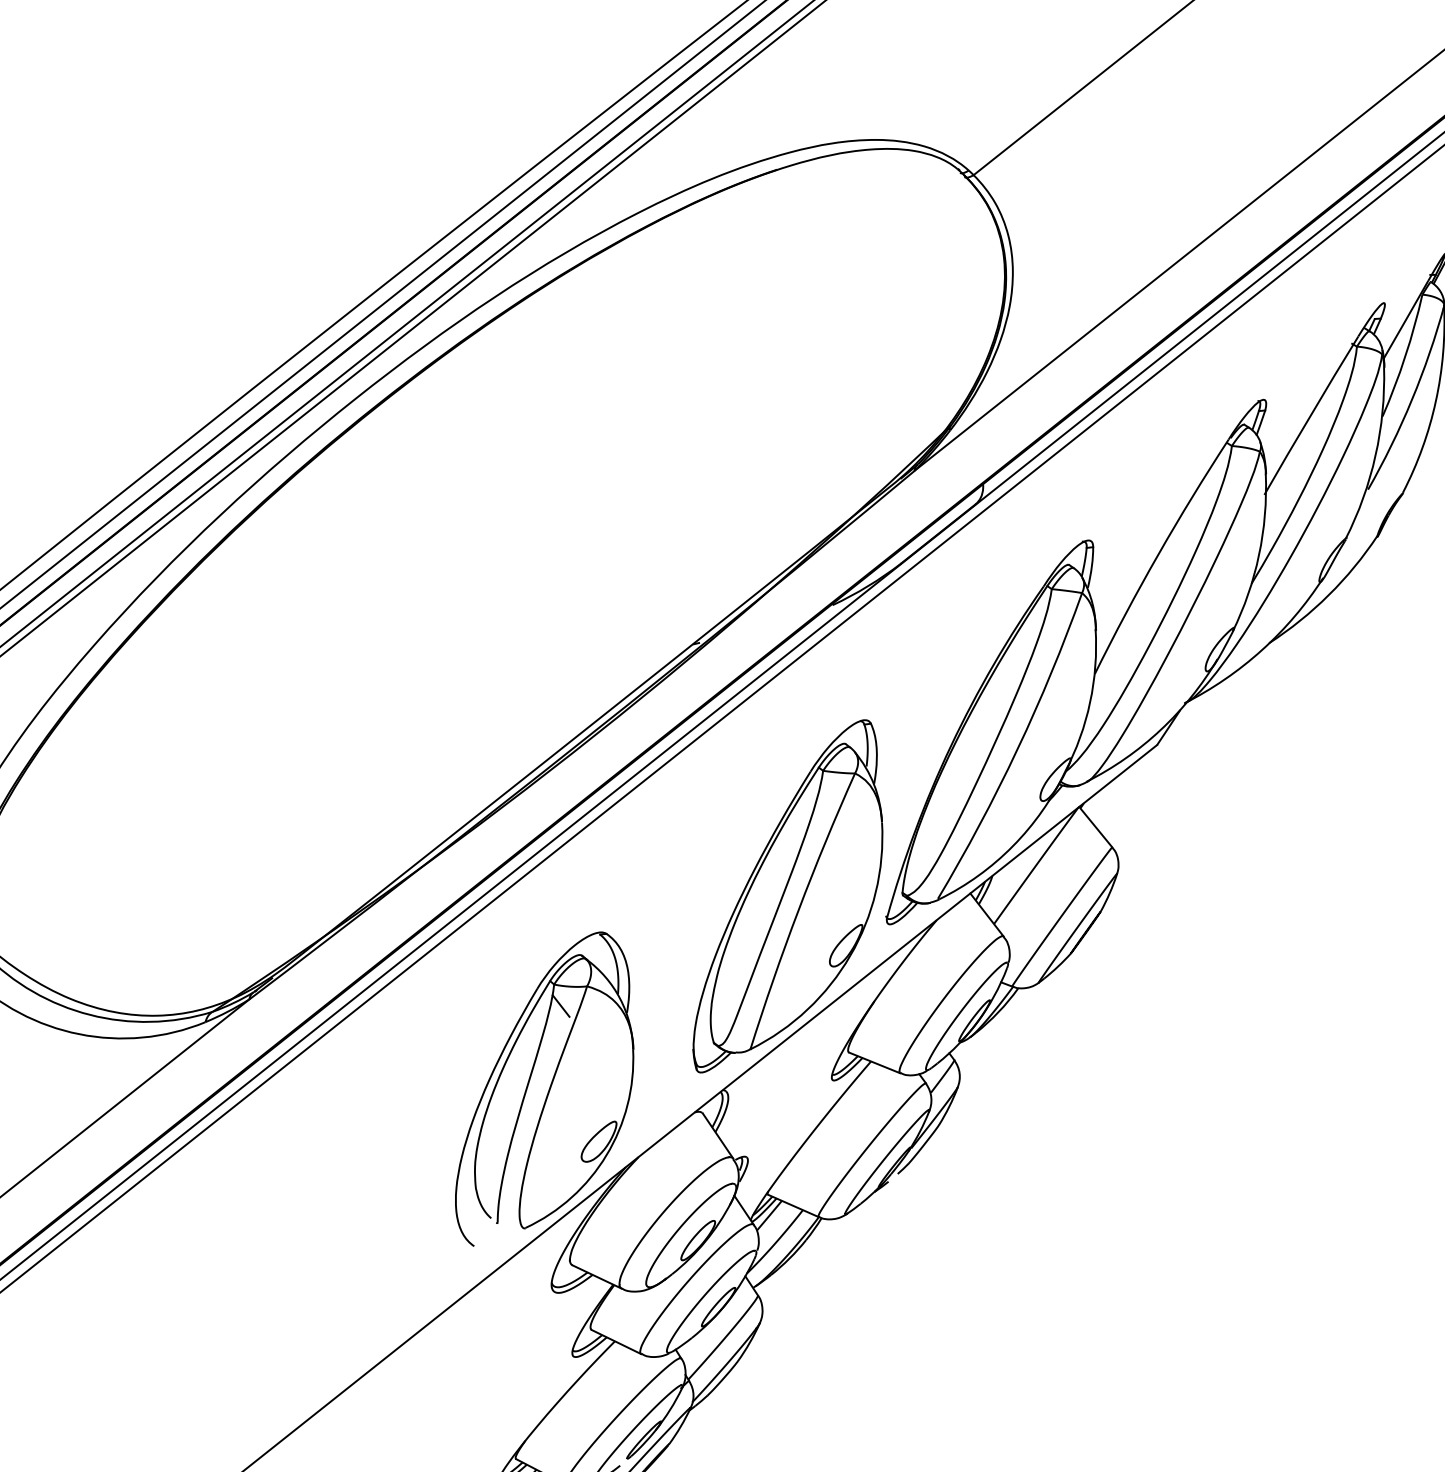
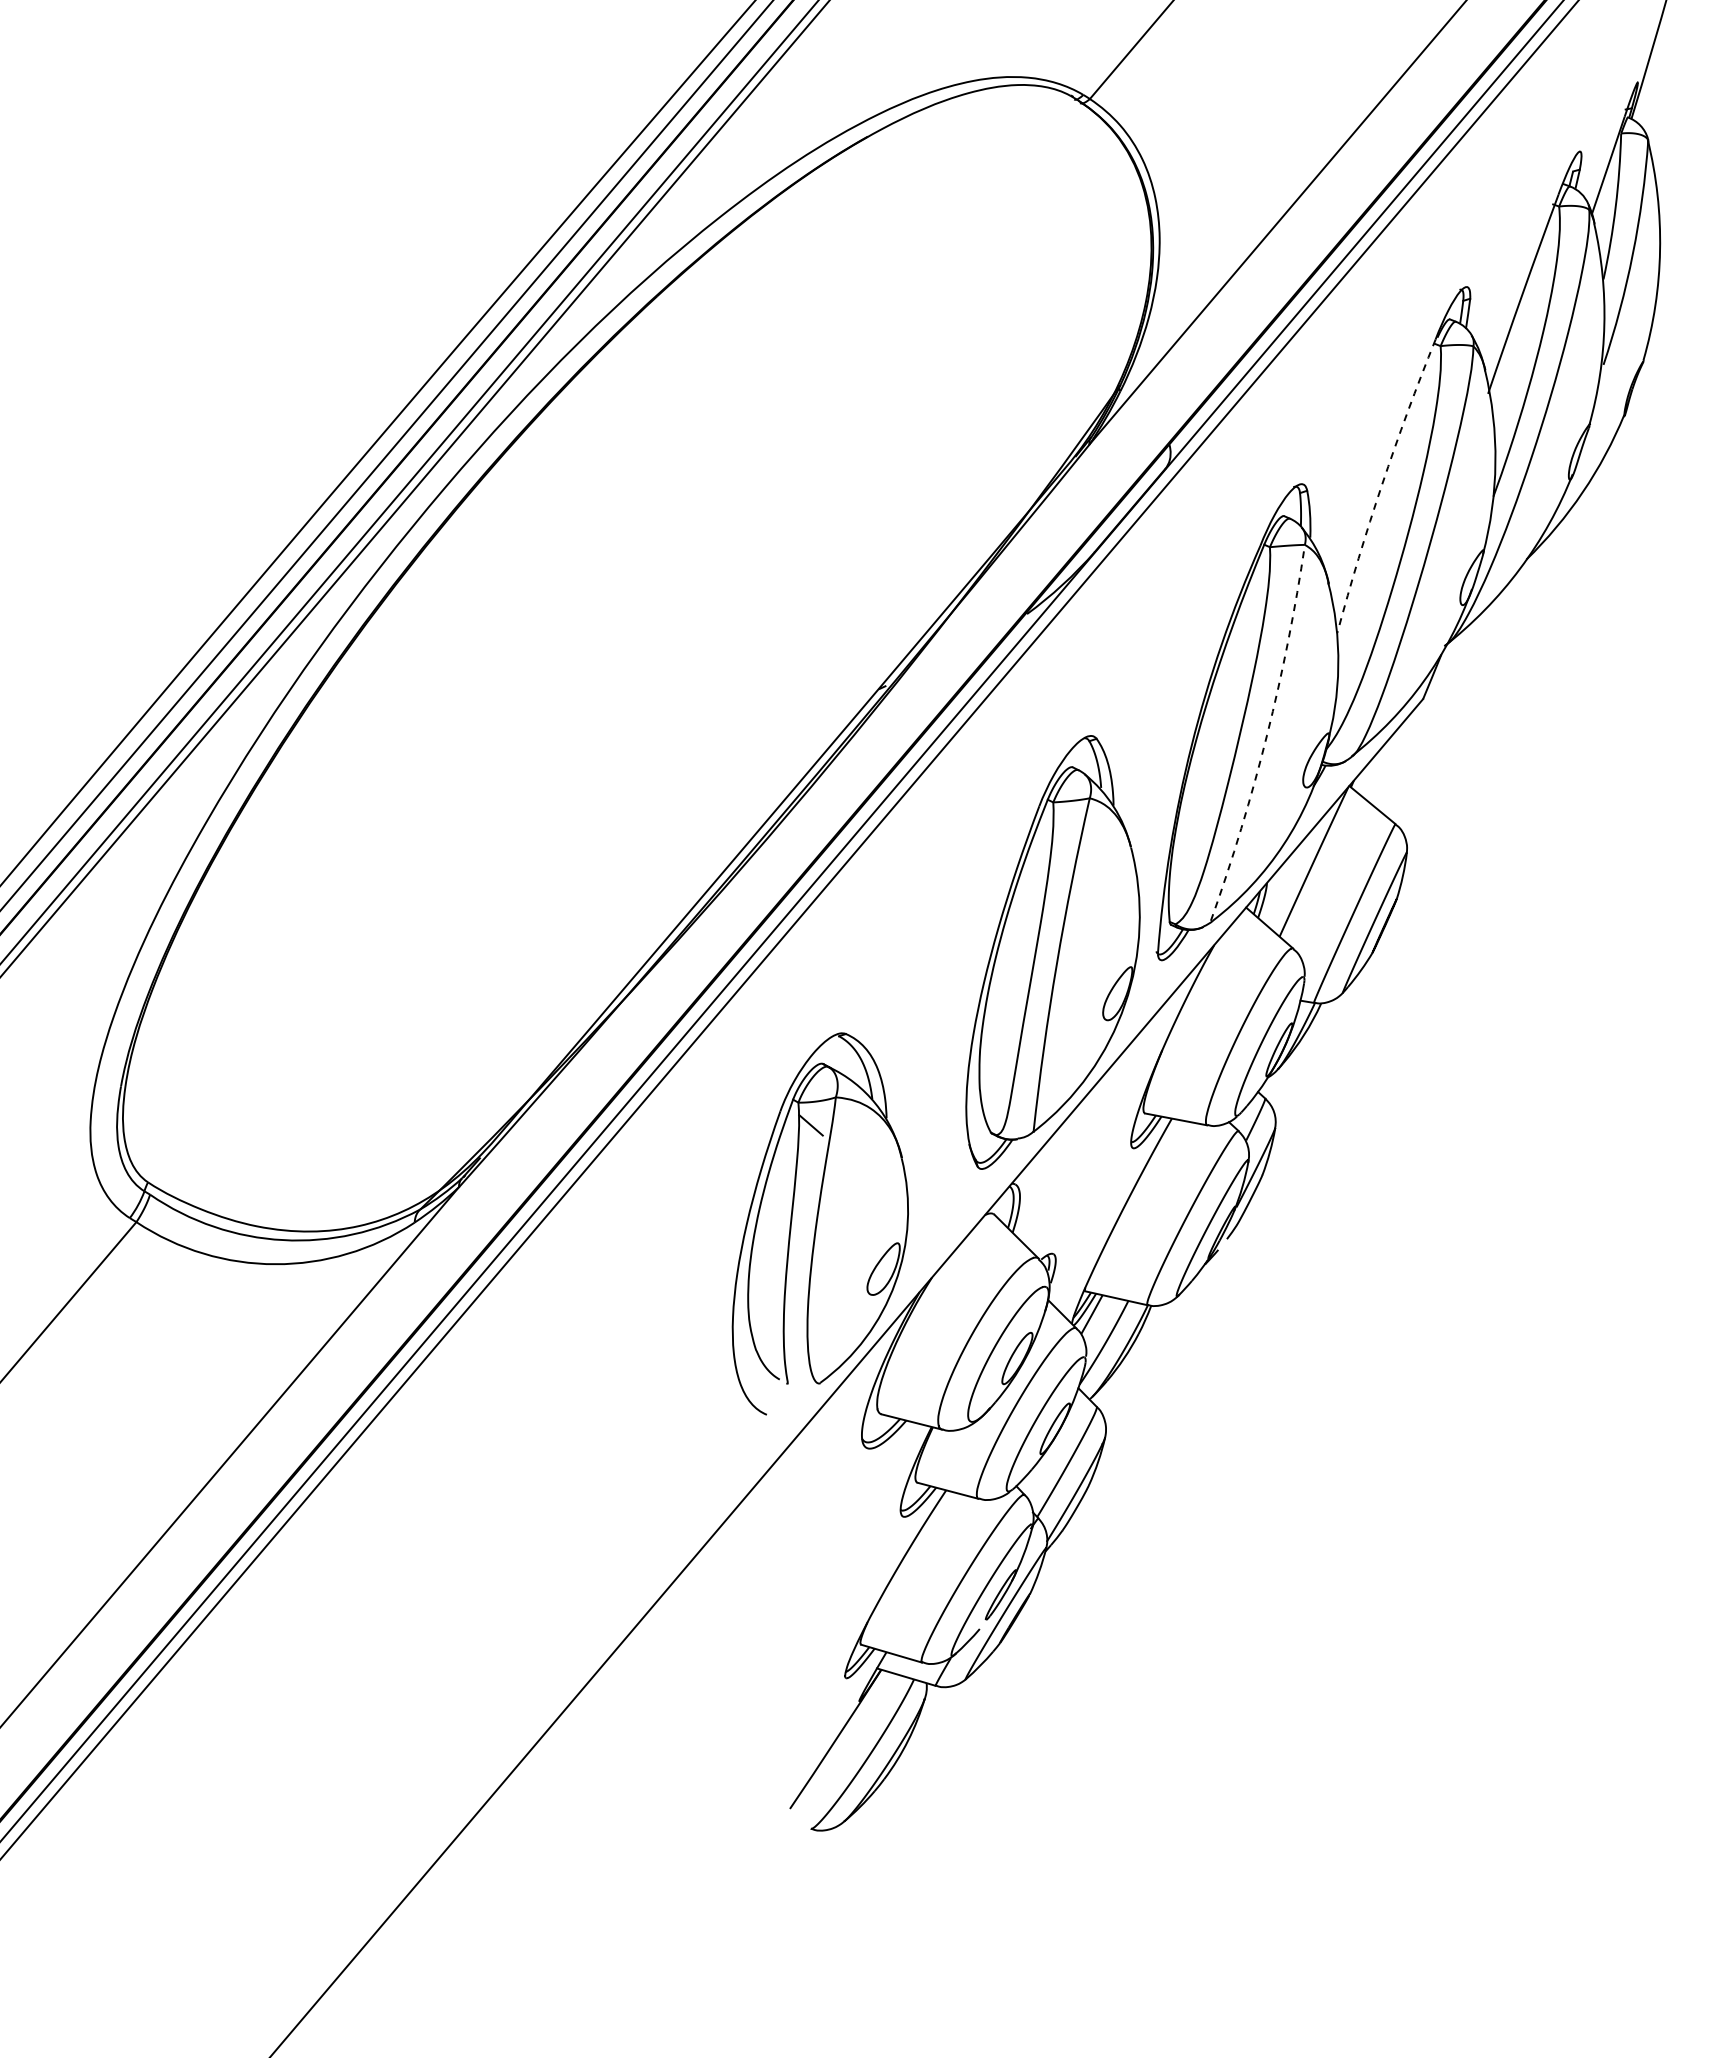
arc: (1158, 554) -> (1382, 484), solid -> dashed
arc: (1017, 749) -> (1267, 735), solid -> dashed

